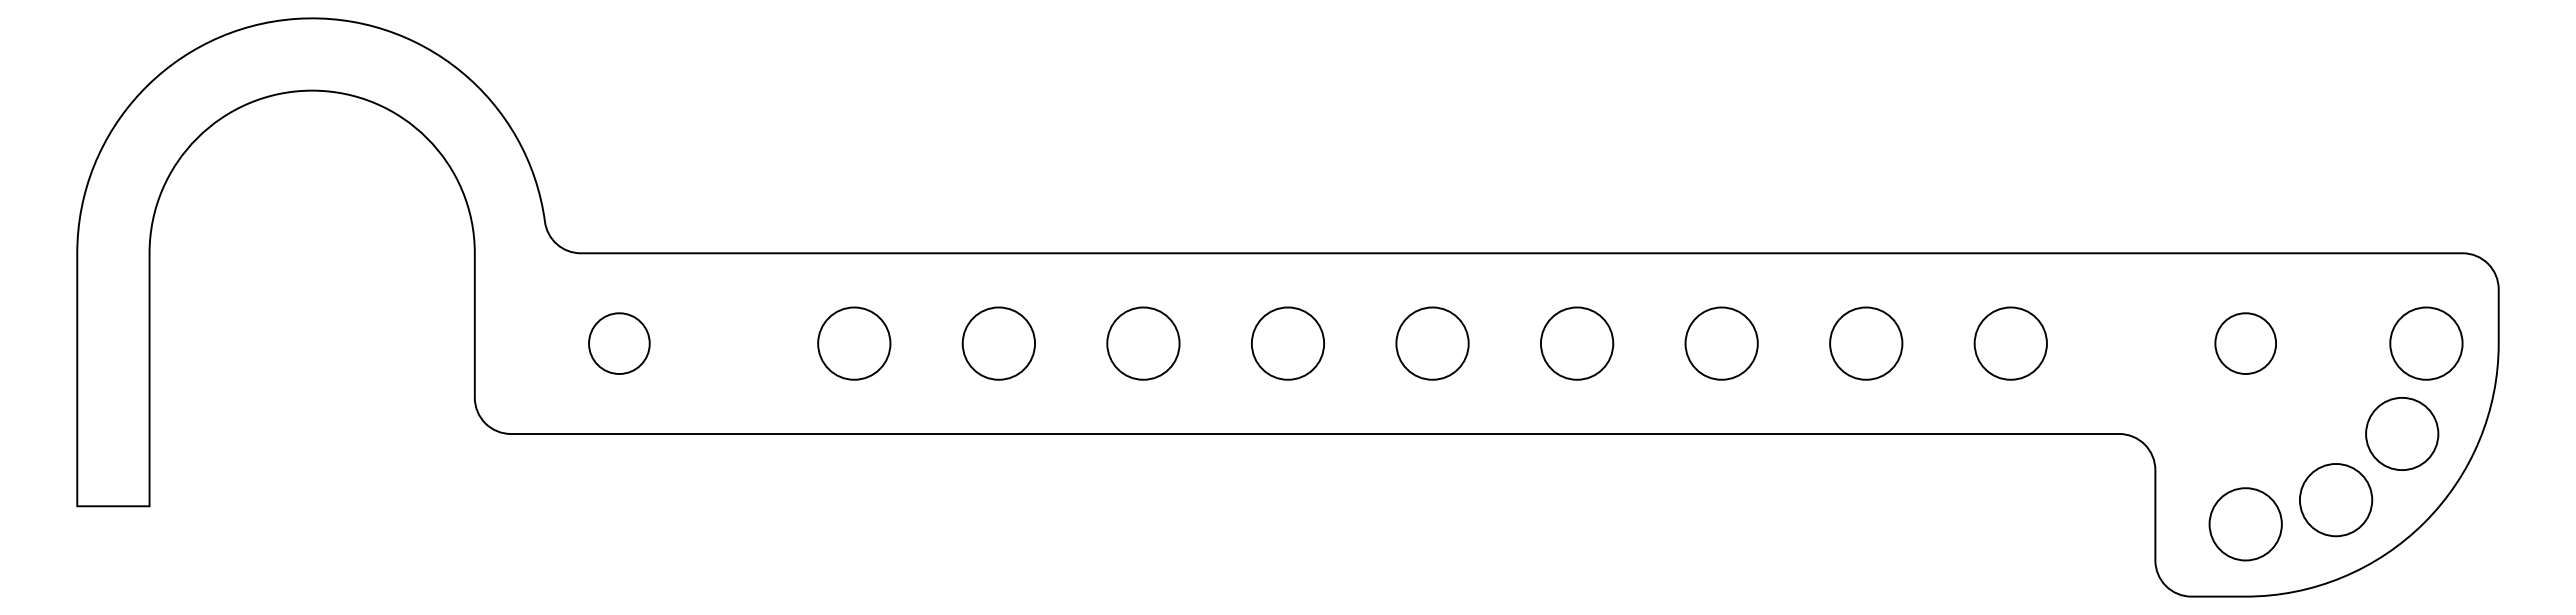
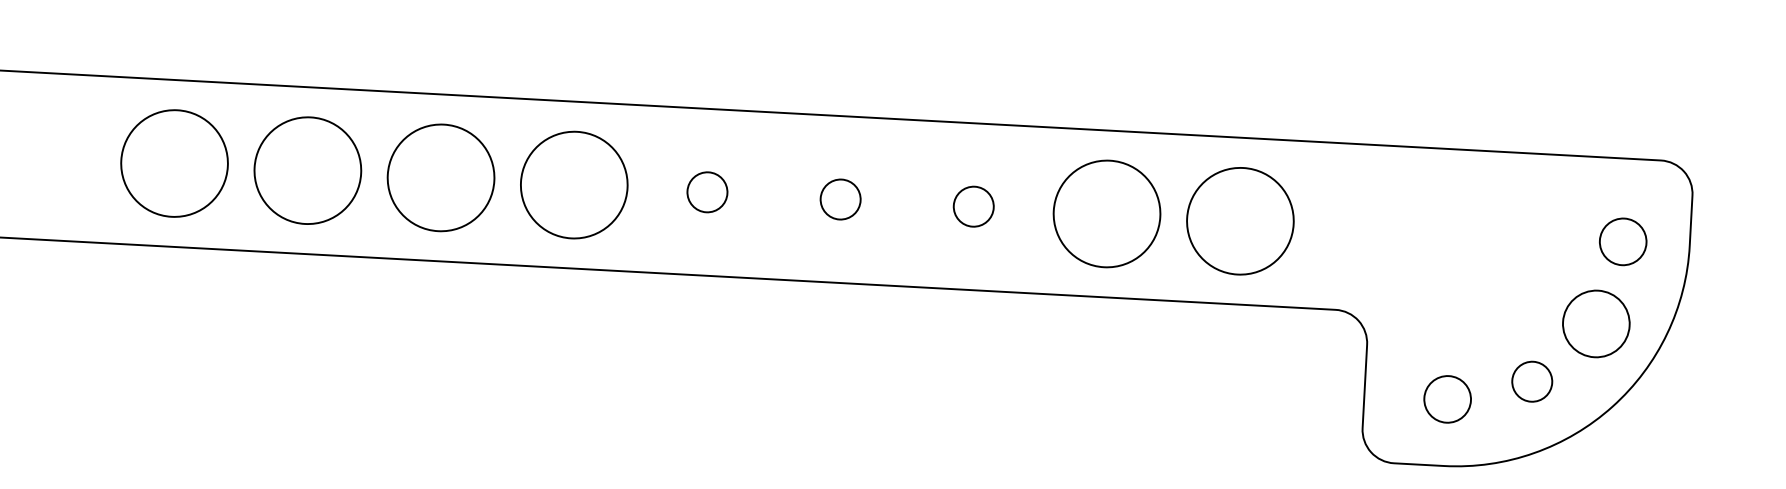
circle: (854, 343) -> (174, 163), size x1.6
circle: (998, 343) -> (307, 170), size x1.6
circle: (1143, 343) -> (441, 177), size x1.6
circle: (1287, 343) -> (573, 184), size x1.6
circle: (1432, 343) -> (707, 192), size x0.6
circle: (1576, 343) -> (840, 199), size x0.6
circle: (1721, 343) -> (973, 206), size x0.6
circle: (1866, 343) -> (1107, 213), size x1.6
circle: (2010, 343) -> (1239, 221), size x1.6
circle: (2245, 343) -> (1456, 232), removed
circle: (2426, 343) -> (1623, 241), size x0.7
circle: (2336, 500) -> (1532, 381), size x0.6
circle: (2245, 524) -> (1447, 399), size x0.7

